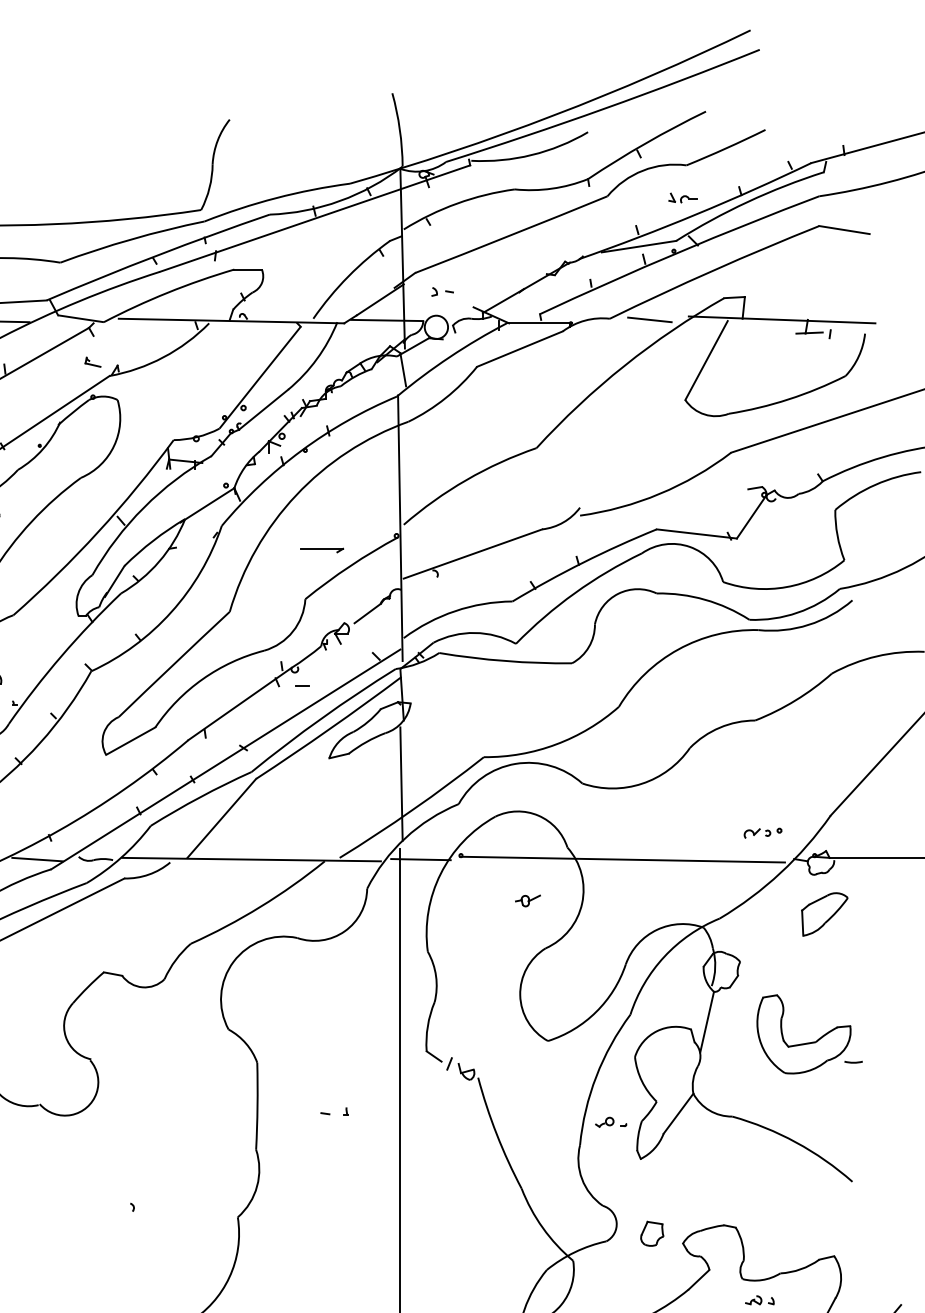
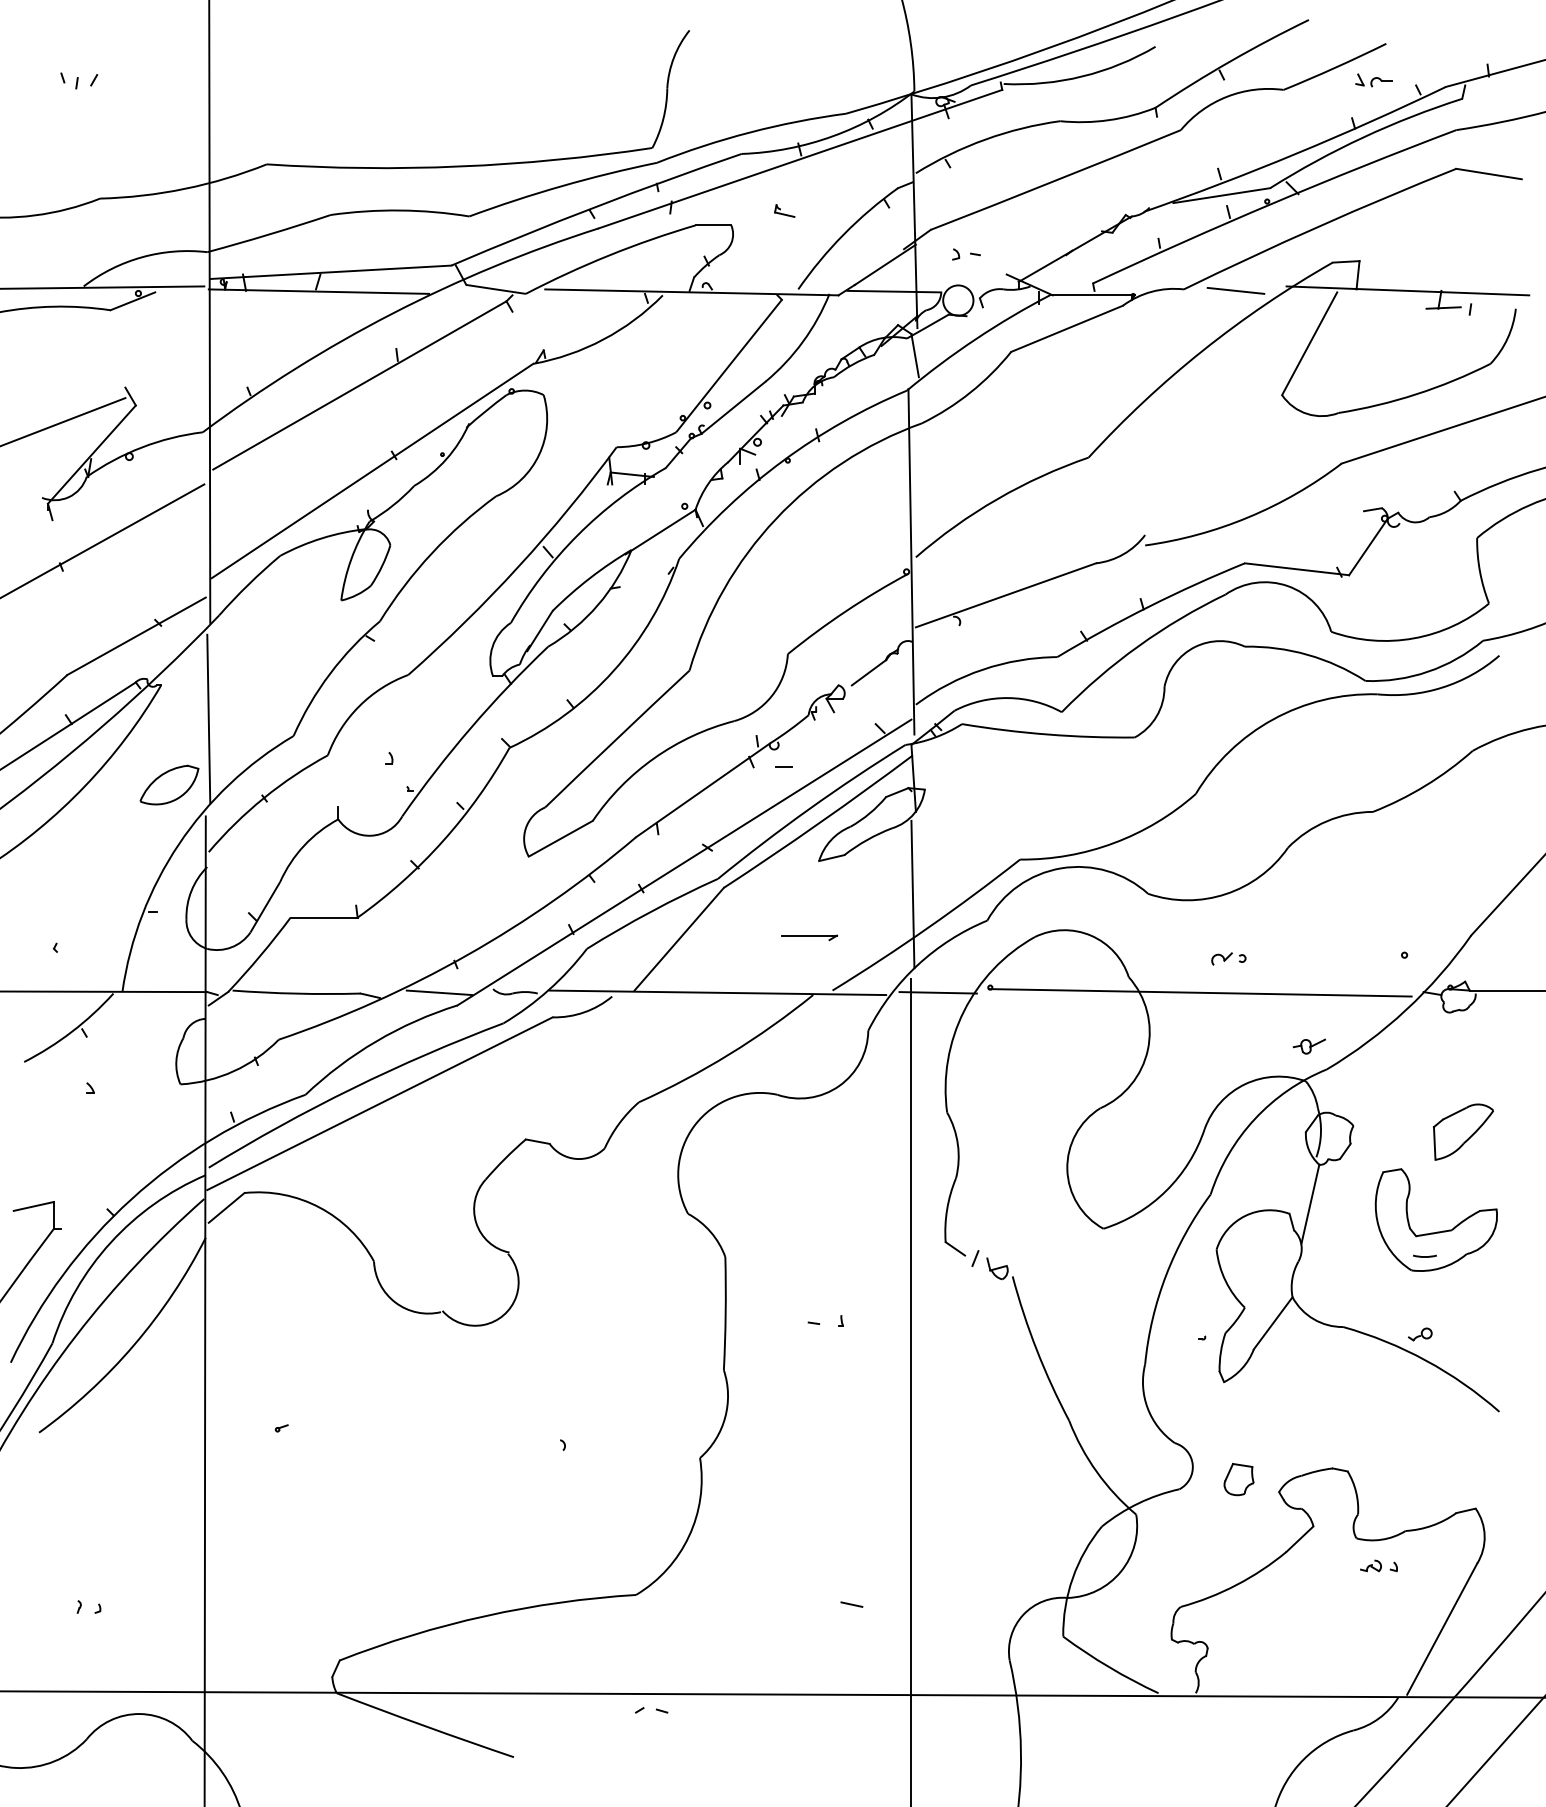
part: (682, 198) -> (1373, 80), moved
part: (92, 361) -> (784, 210), moved
part: (321, 550) -> (809, 937), moved
part: (757, 833) -> (1228, 958), moved
part: (527, 900) -> (1308, 1046), moved
part: (824, 913) -> (1463, 1131), moved
line: (853, 1062) -> (1424, 1256), moved
part: (604, 1122) -> (1420, 1334), moved

